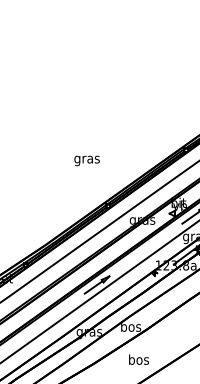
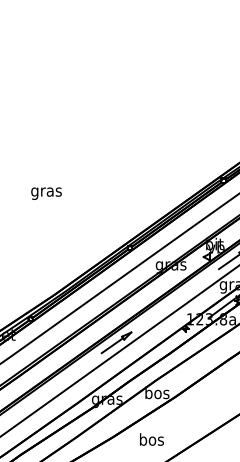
text: (87, 160) -> (46, 193), moved
text: (138, 359) -> (151, 439), moved

